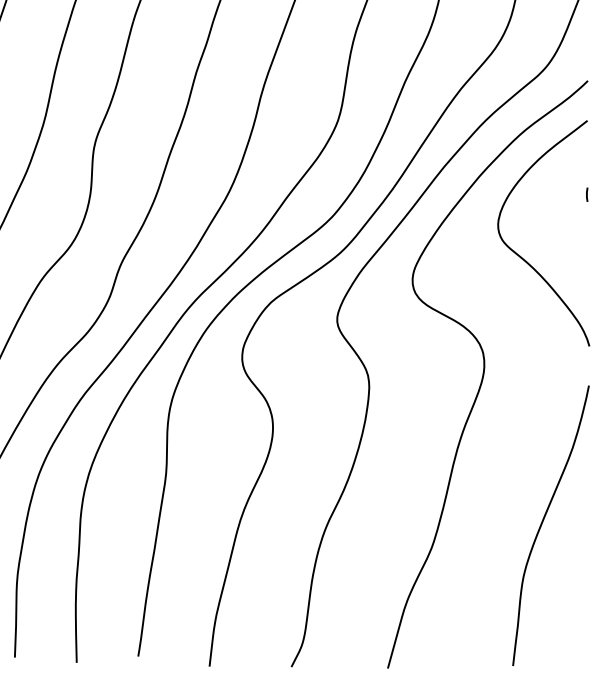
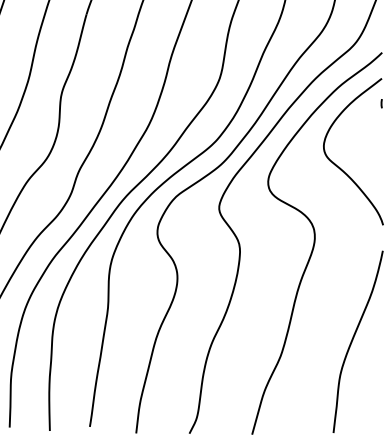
line: (586, 194) -> (381, 103), moved

